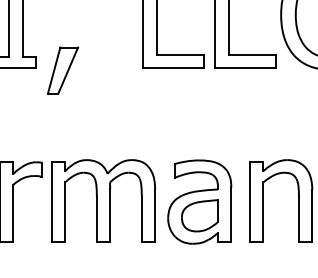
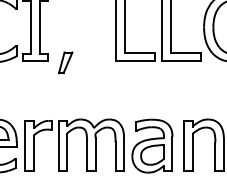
part: (62, 70) -> (65, 62), size x0.7

